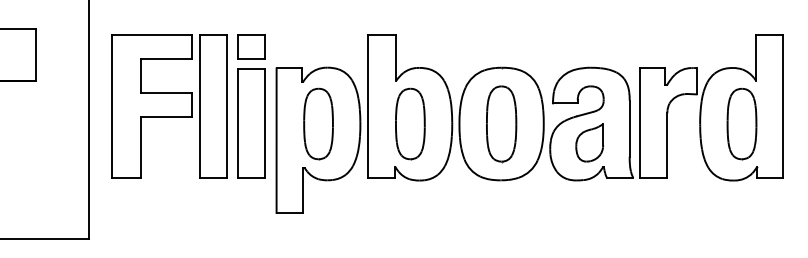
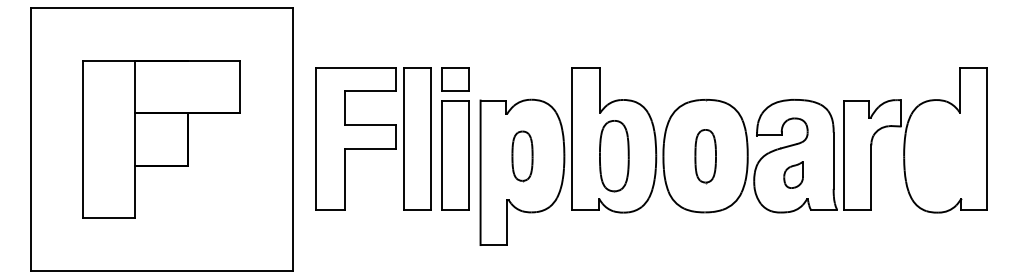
part: (318, 124) -> (522, 156), size x0.7
part: (501, 124) -> (705, 156), size x0.7
part: (741, 124) -> (945, 156), removed
part: (589, 142) -> (793, 174), size x0.7

